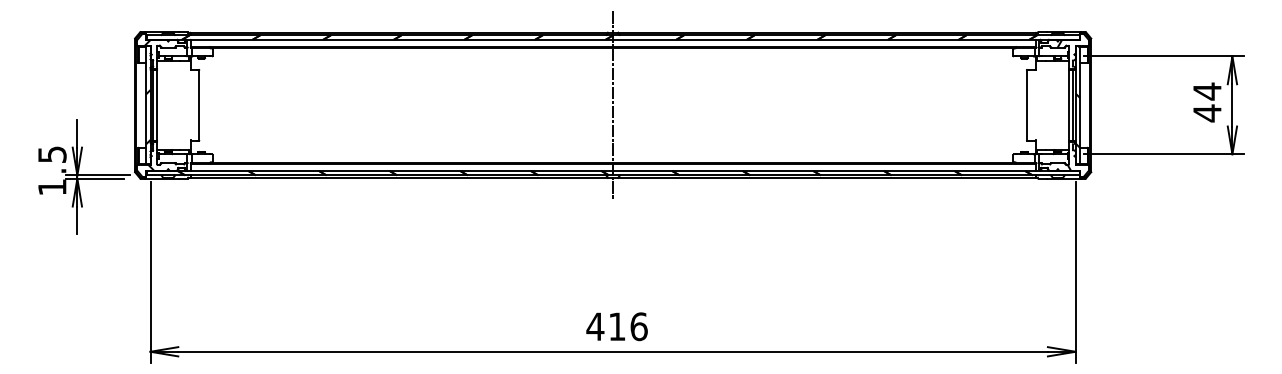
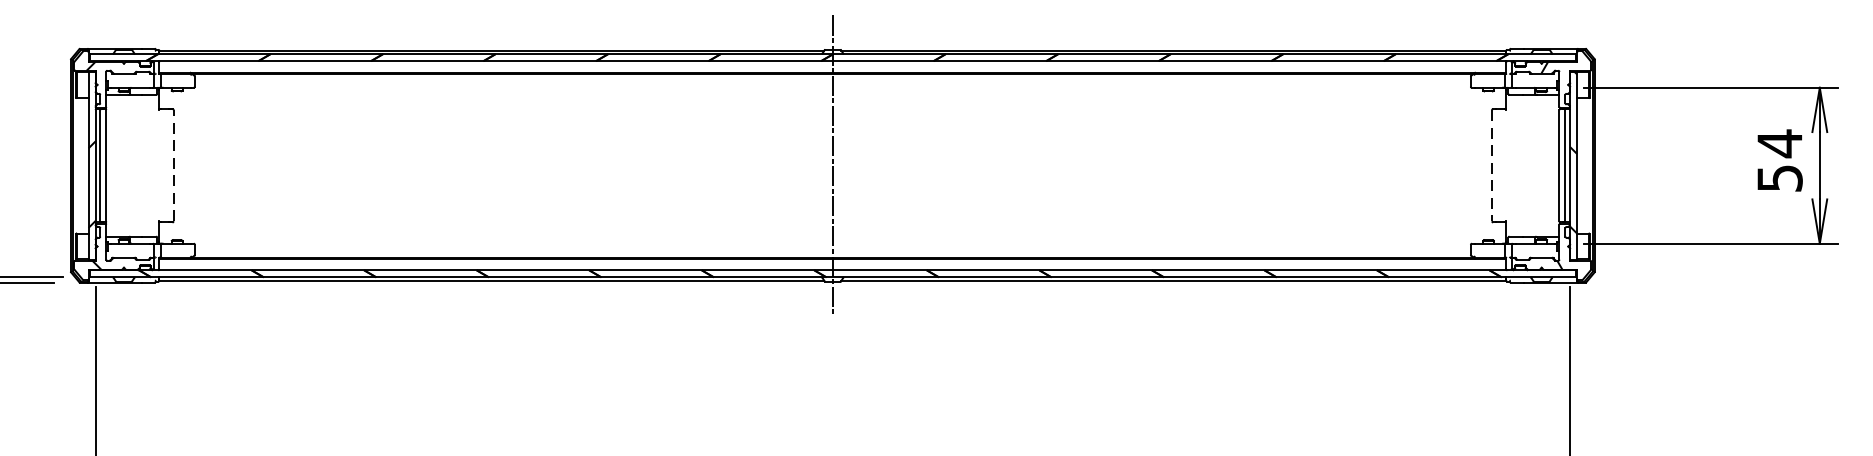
line: (199, 105) -> (173, 165), solid -> dashed
line: (1026, 105) -> (1491, 165), solid -> dashed
text: (1207, 113) -> (1780, 178), 44 -> 54

